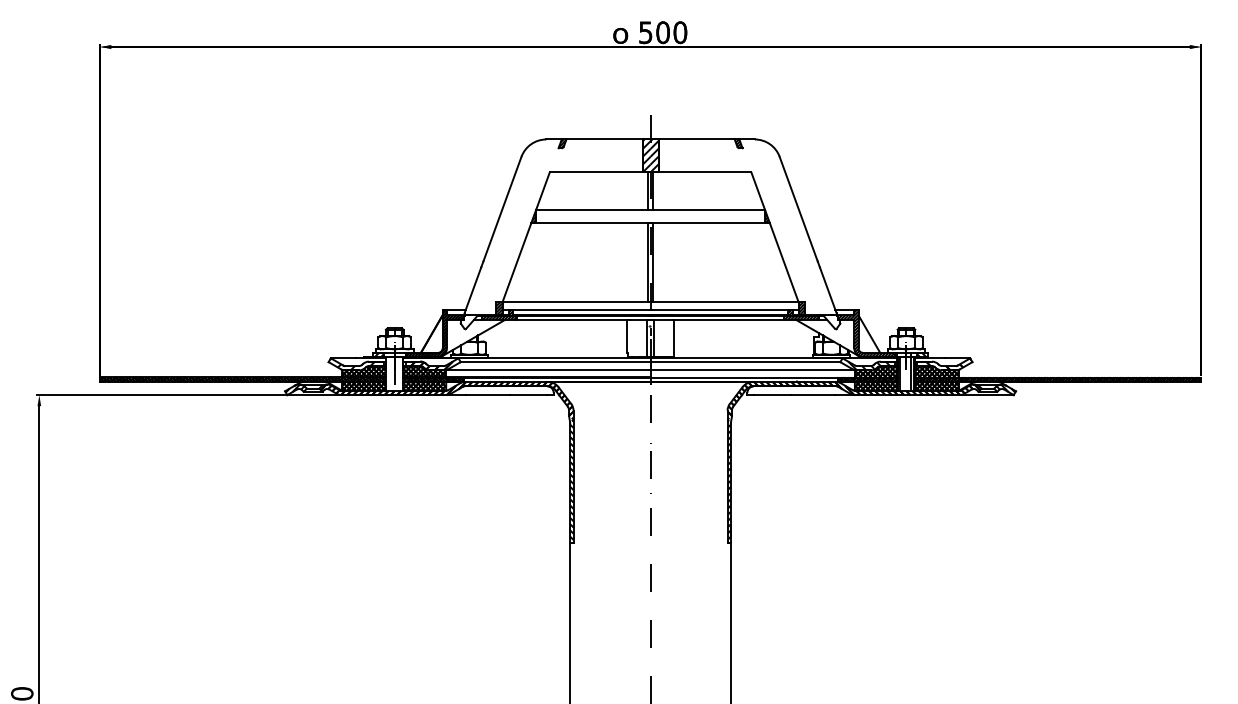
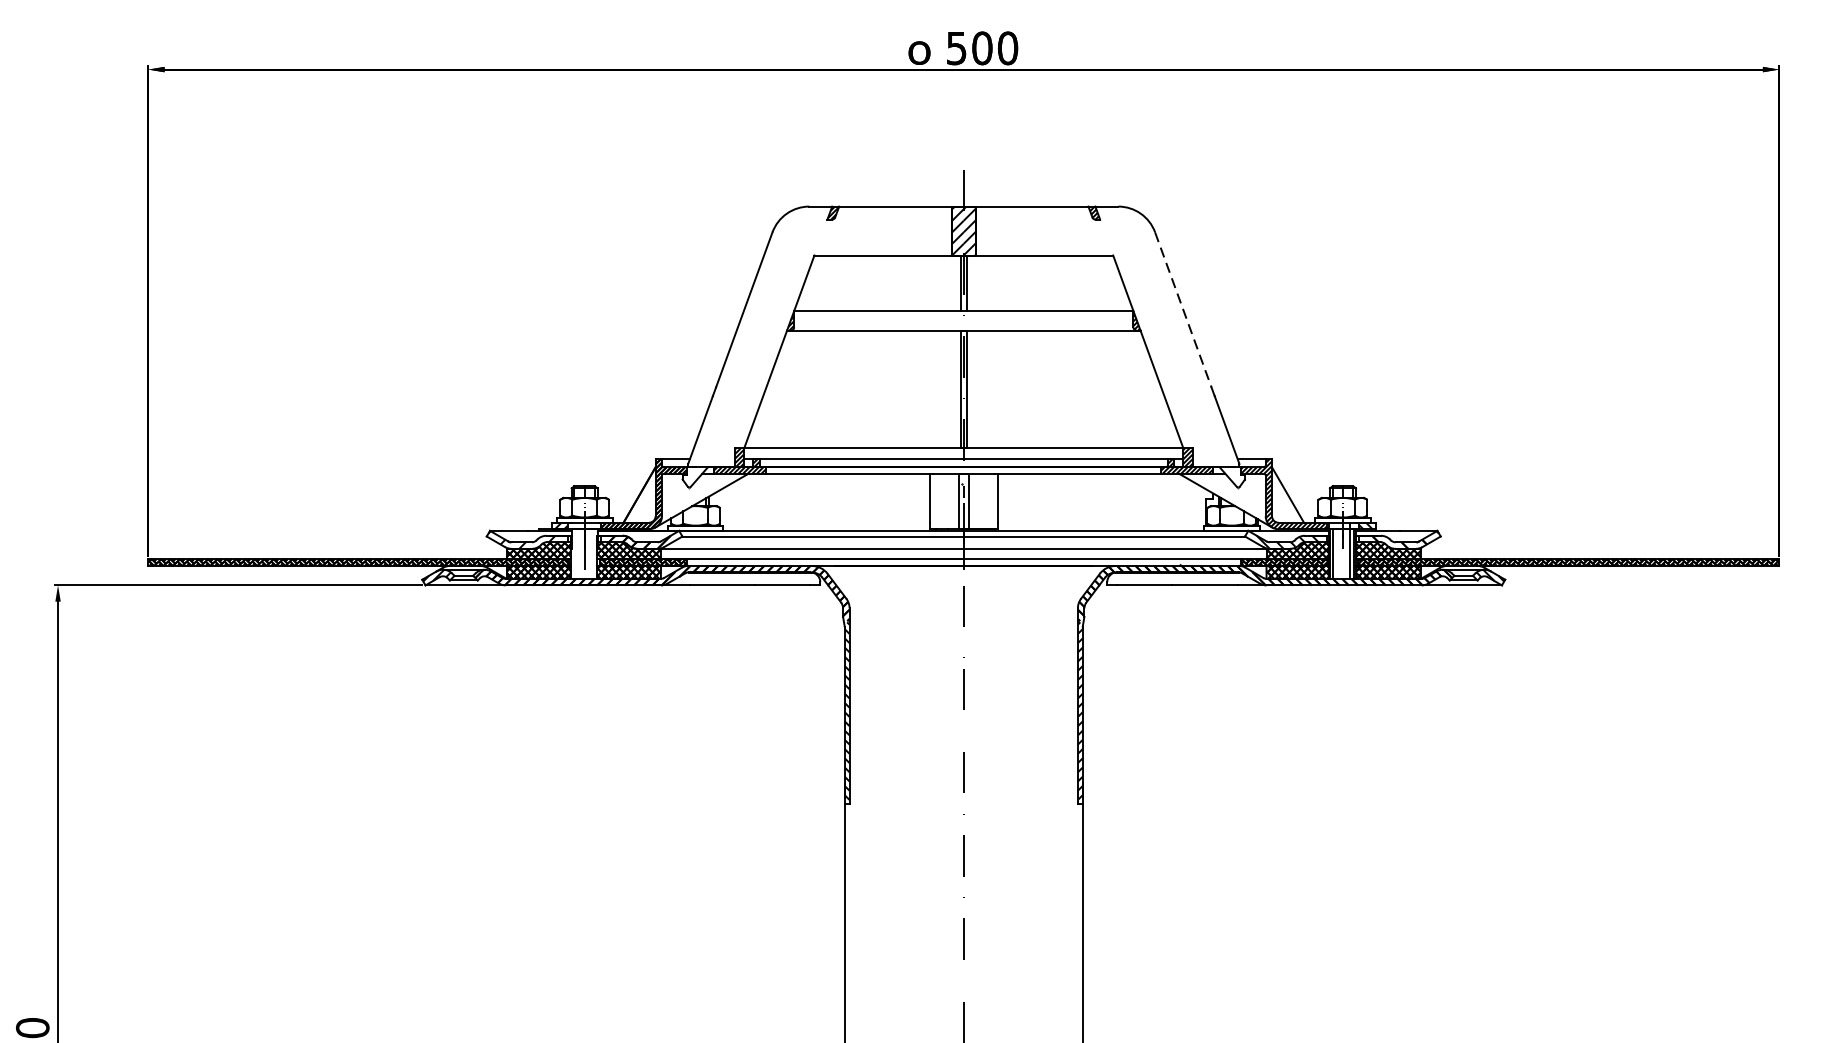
line: (798, 209) -> (1182, 310), solid -> dashed

